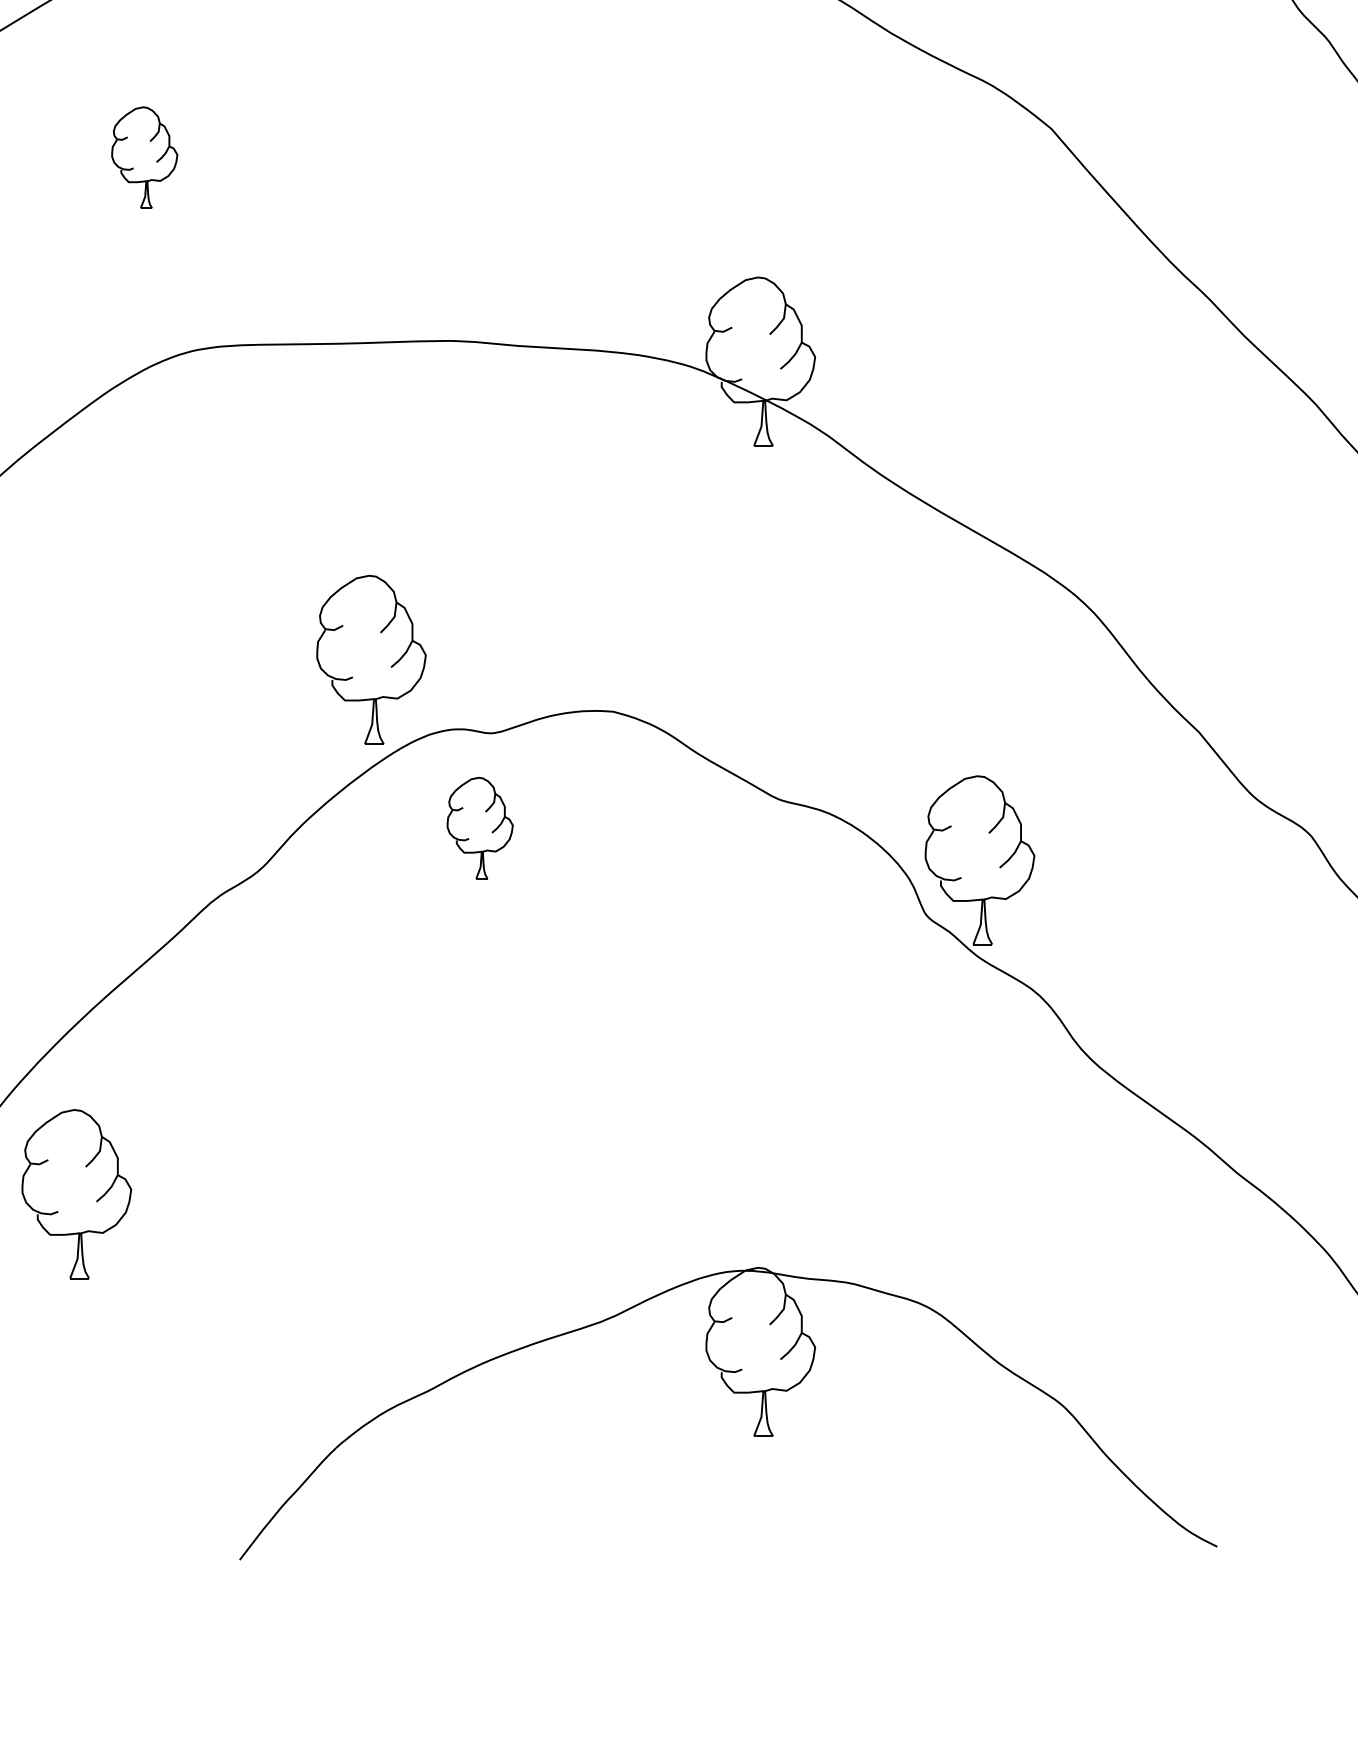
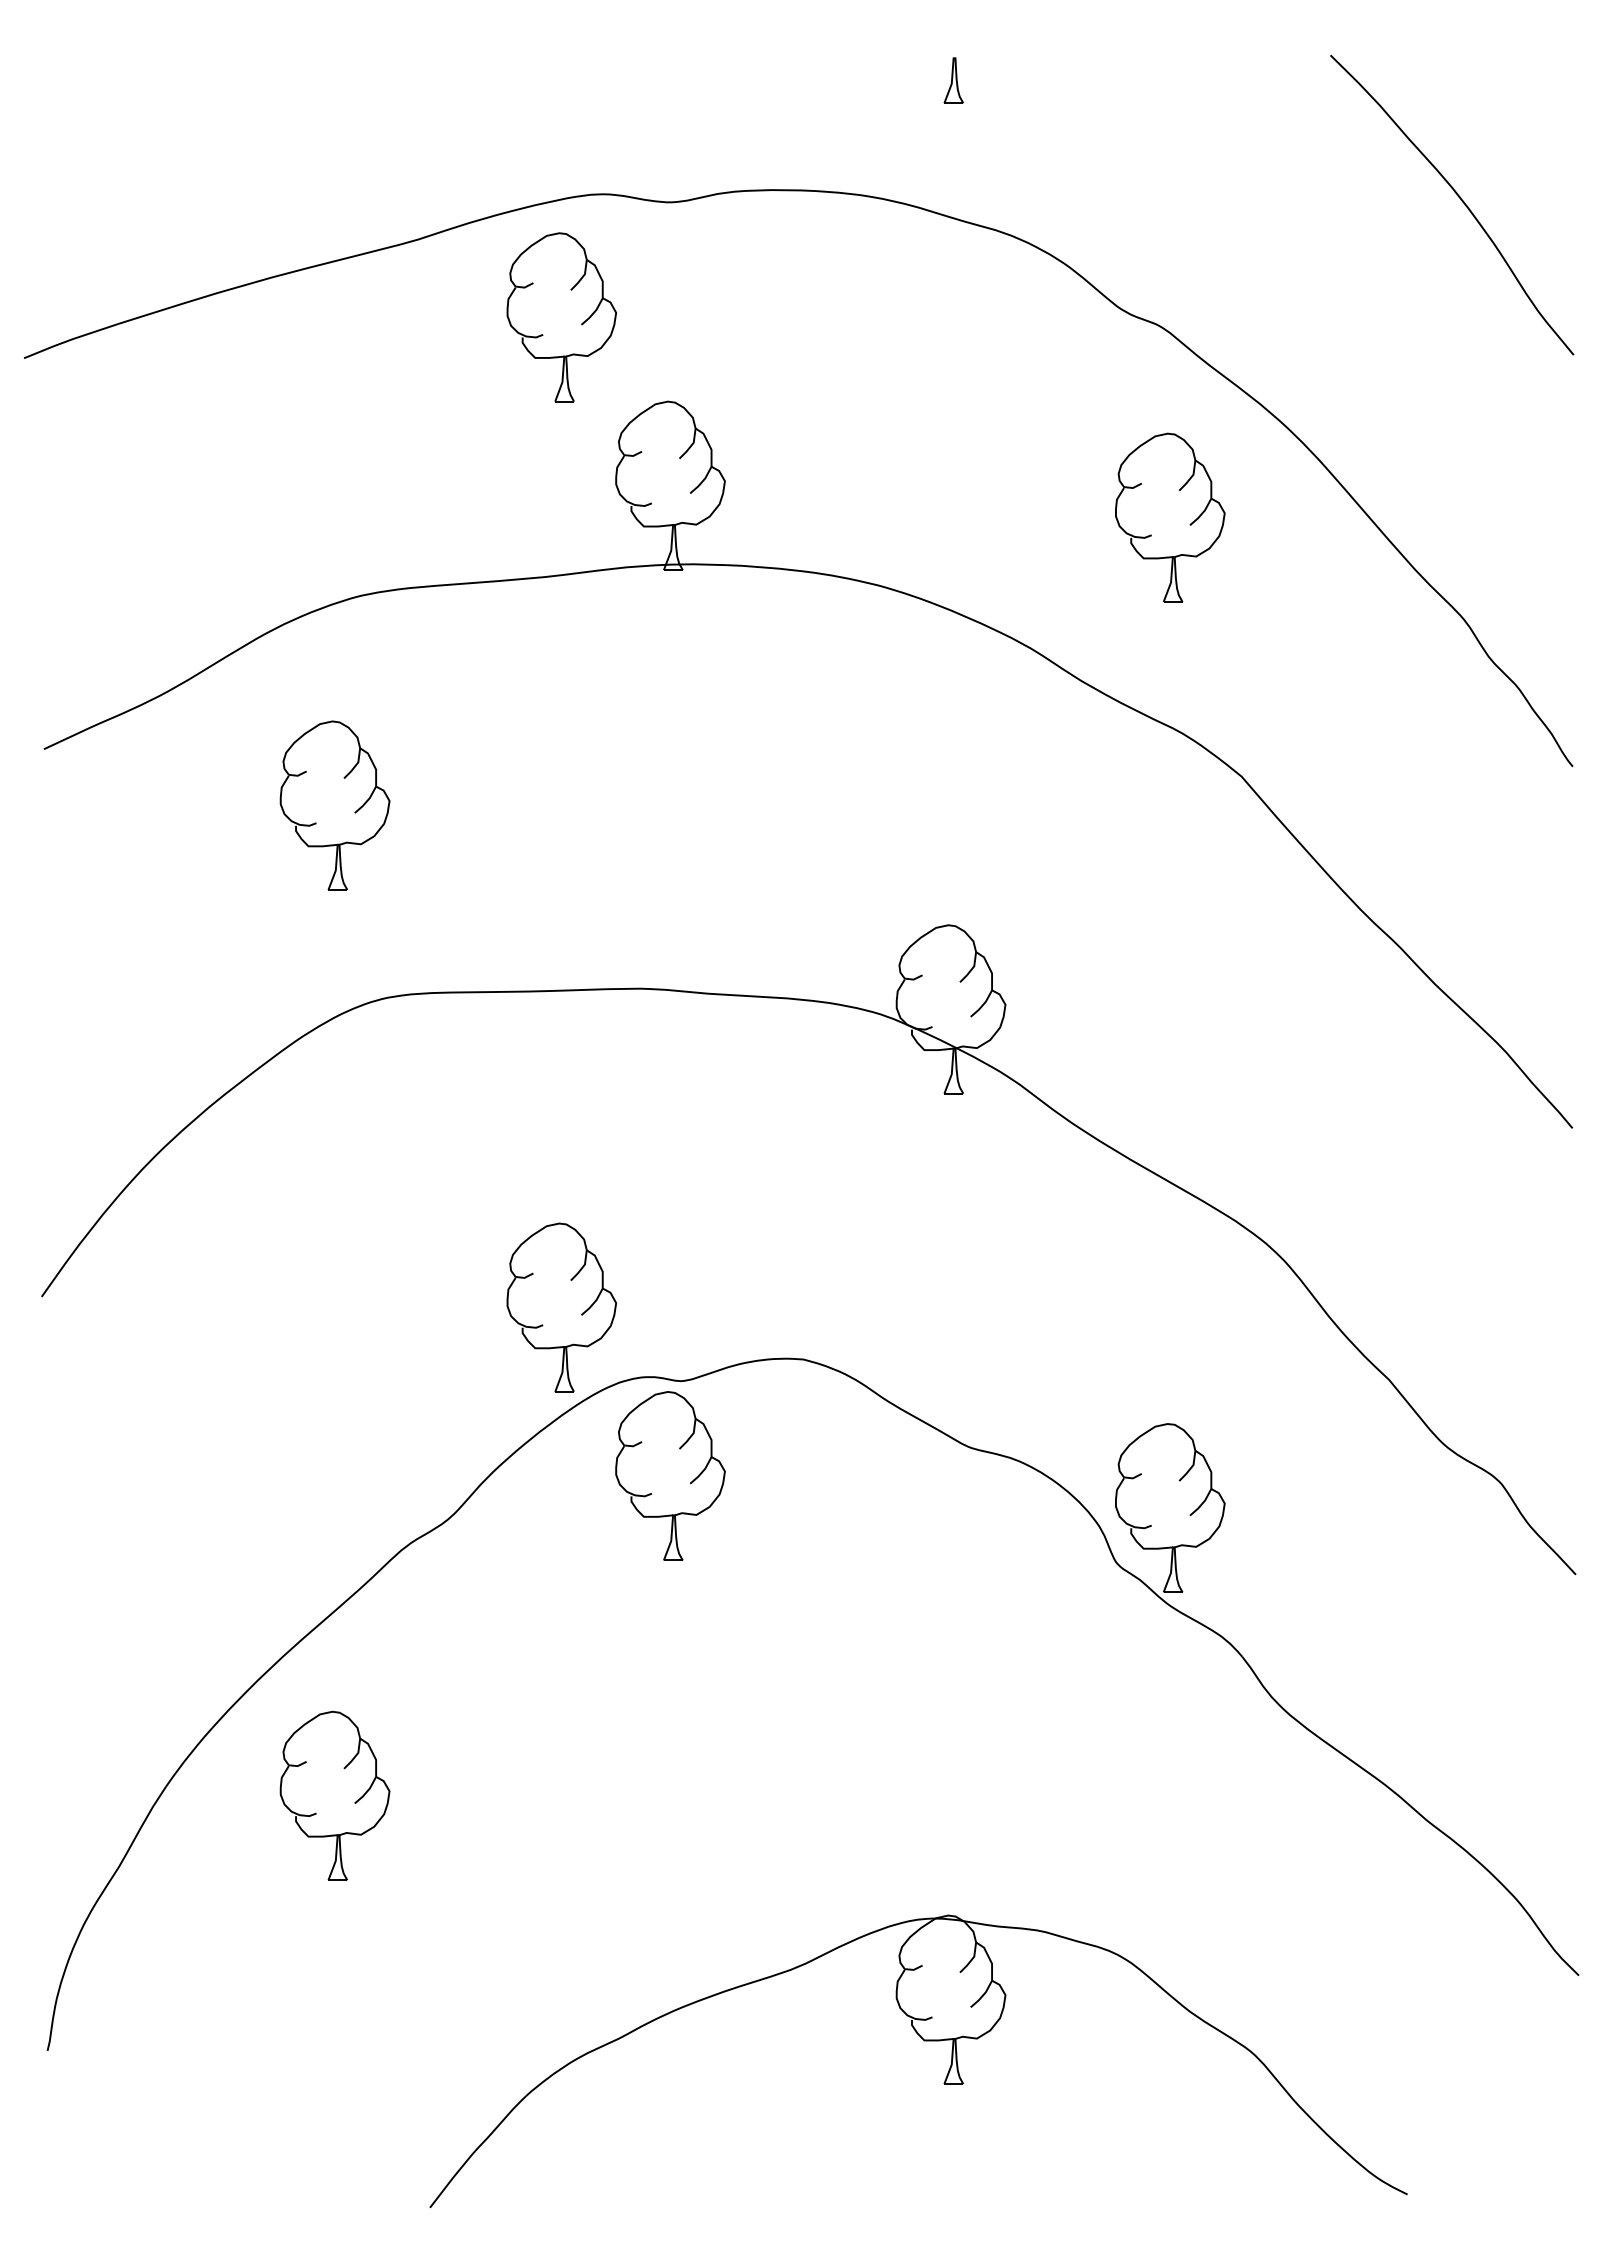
part: (144, 157) -> (334, 805), size x1.67
part: (480, 827) -> (670, 1475), size x1.67
part: (76, 1193) -> (334, 1795), moved

